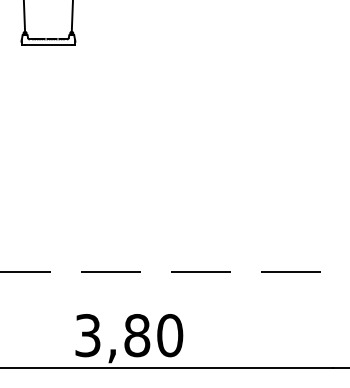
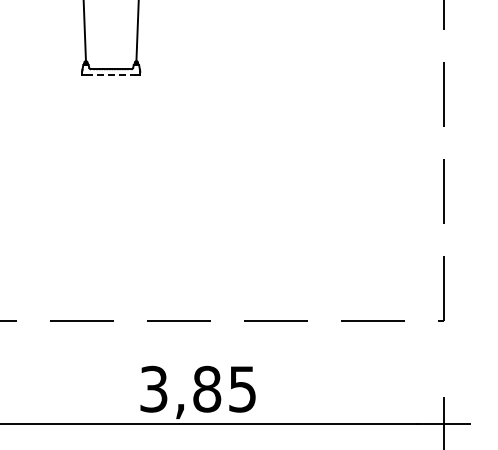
line: (48, 45) -> (111, 75), solid -> dashed
text: (169, 334) -> (242, 388), 3,80 -> 3,85

